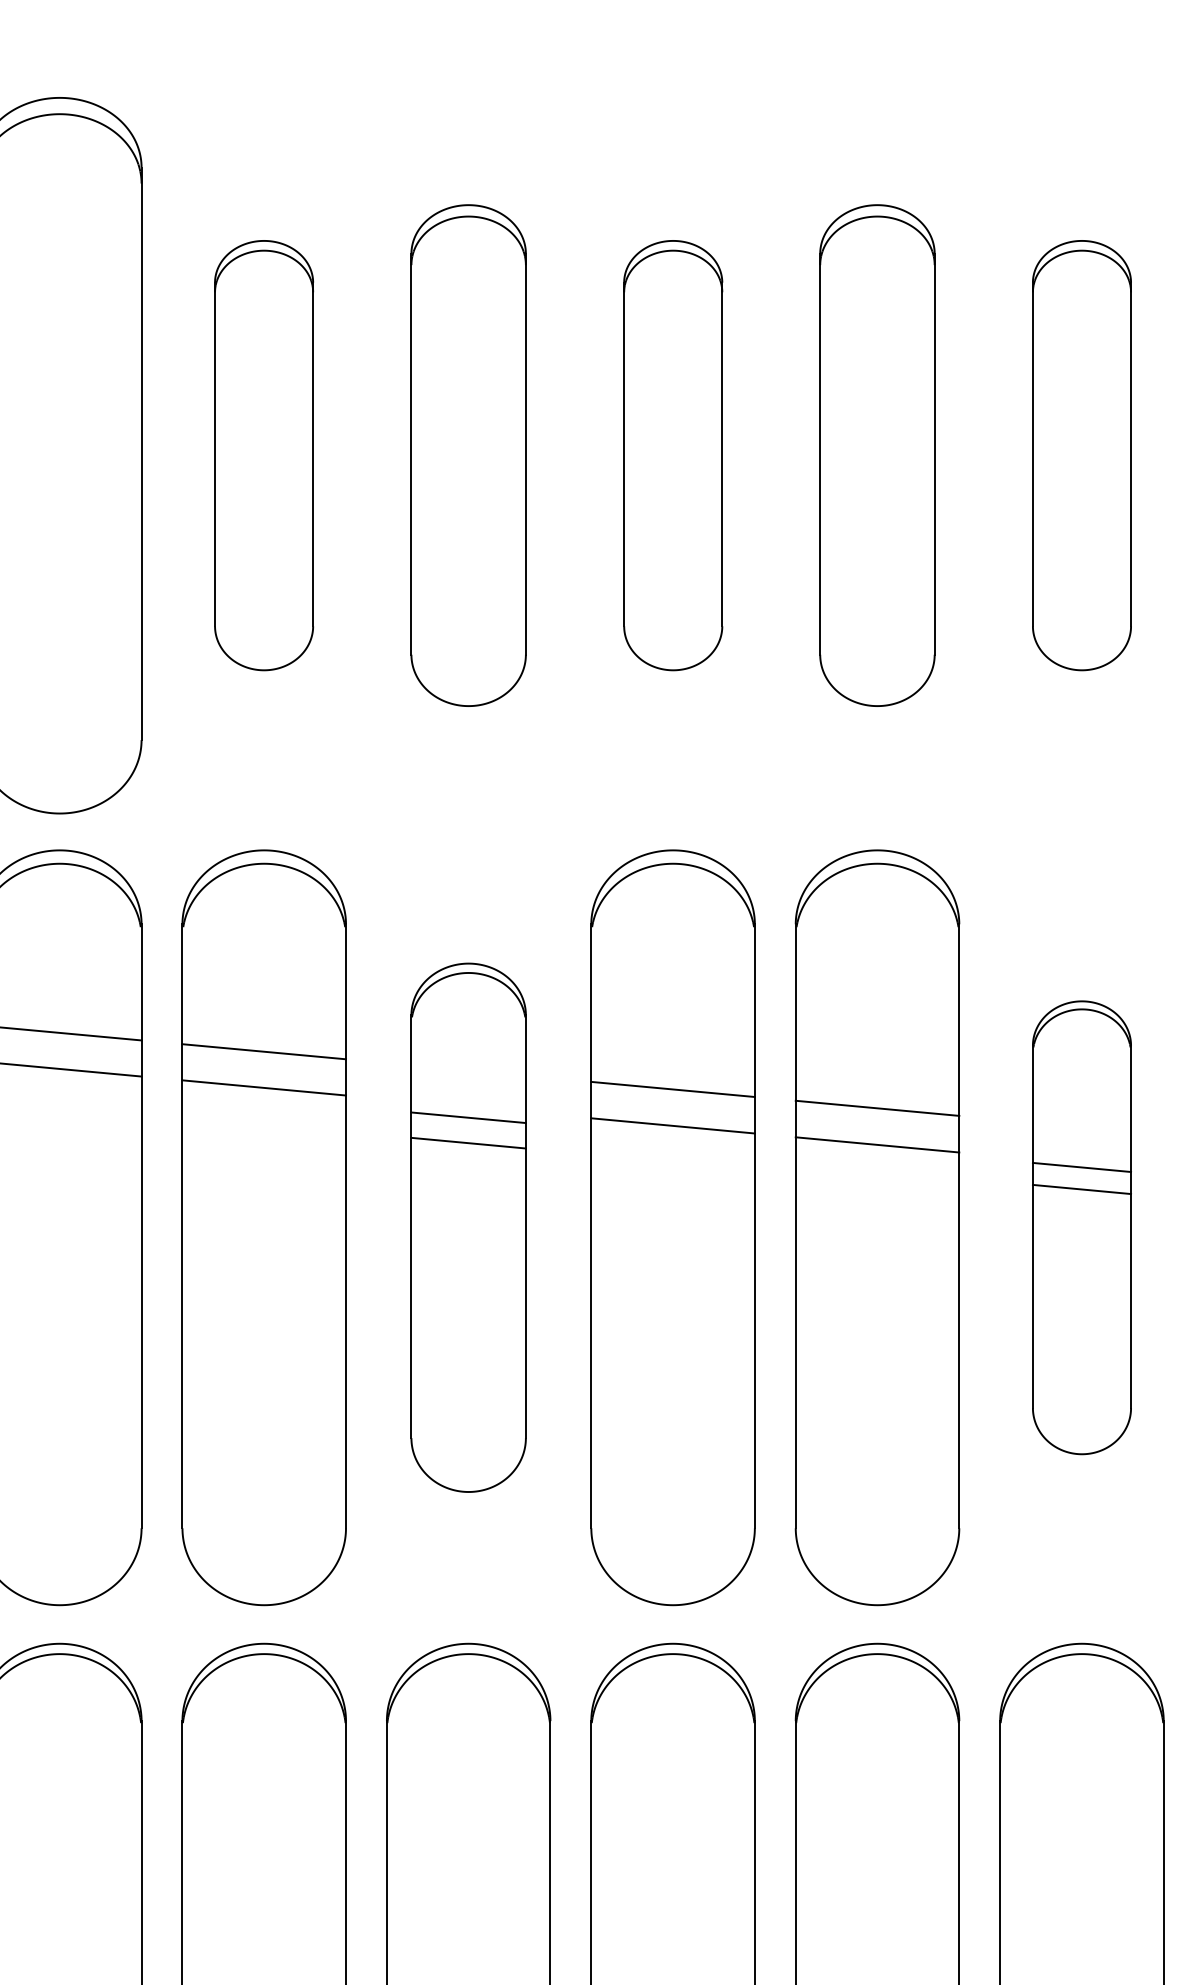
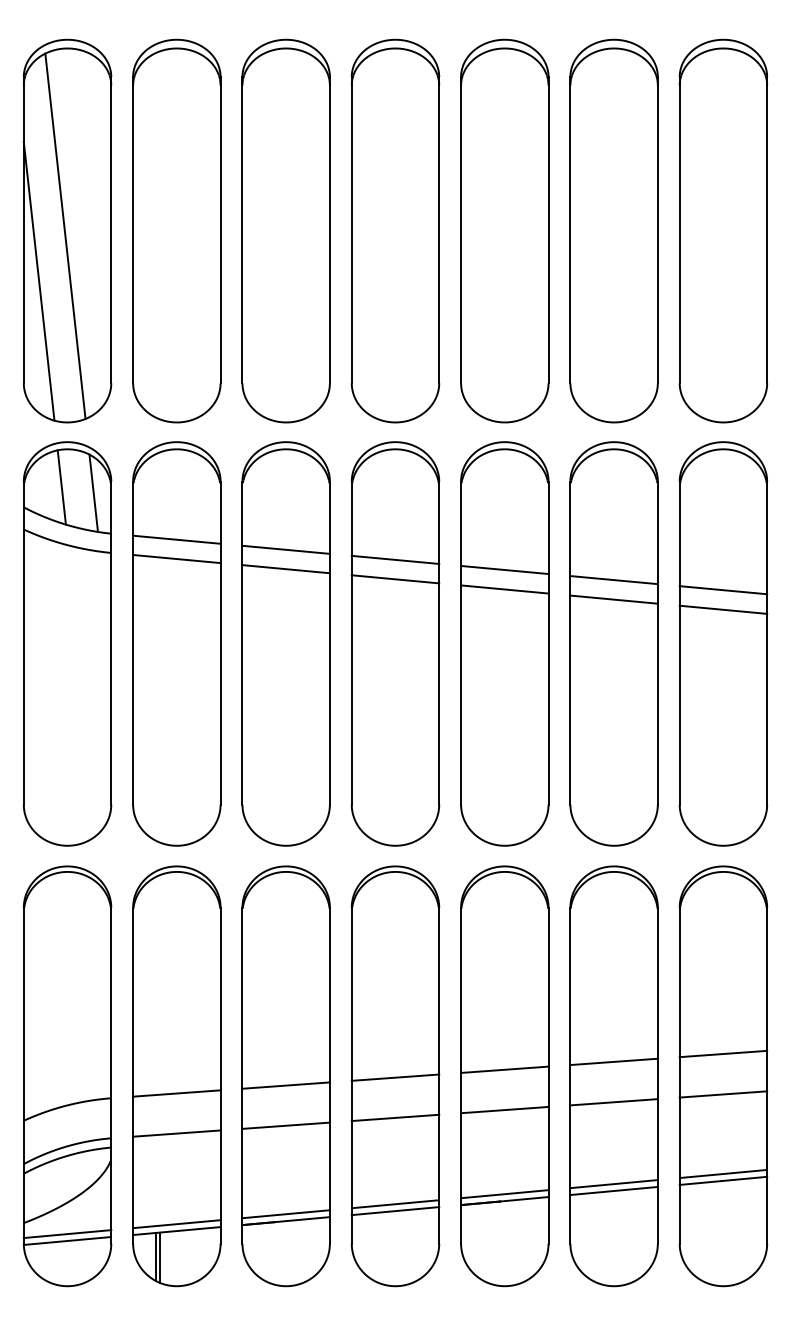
part: (262, 454) -> (285, 230), size x1.67
part: (468, 454) -> (395, 230), size x1.43
part: (672, 454) -> (504, 230), size x1.67
part: (876, 454) -> (613, 230), size x1.43
part: (1082, 454) -> (723, 230), size x1.67
part: (468, 1226) -> (395, 643), size x1.43
part: (1082, 1226) -> (723, 643), size x1.67

